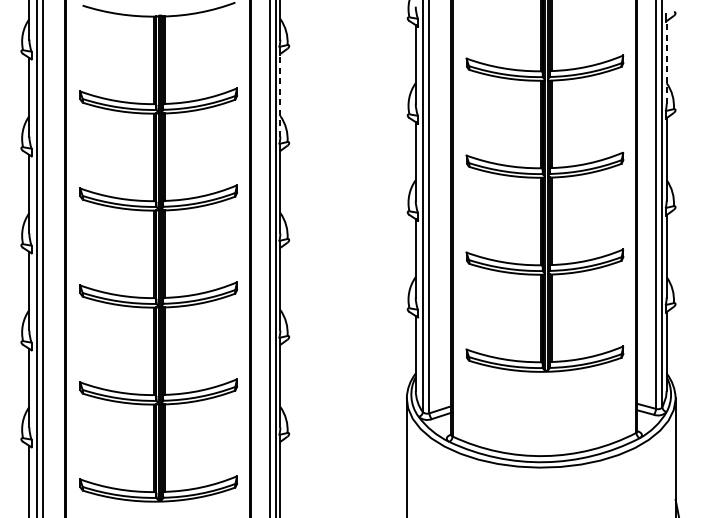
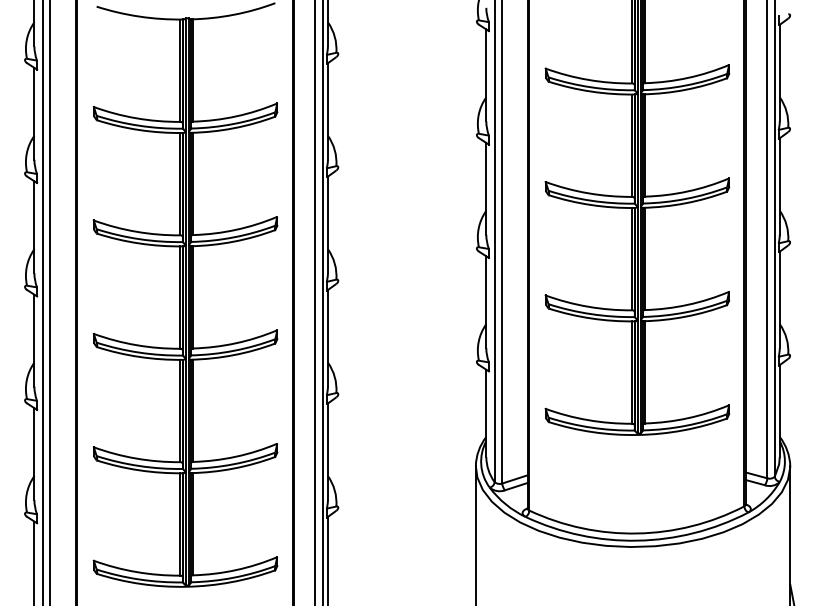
line: (666, 61) -> (779, 72), dashed -> solid
line: (279, 94) -> (327, 110), dashed -> solid

